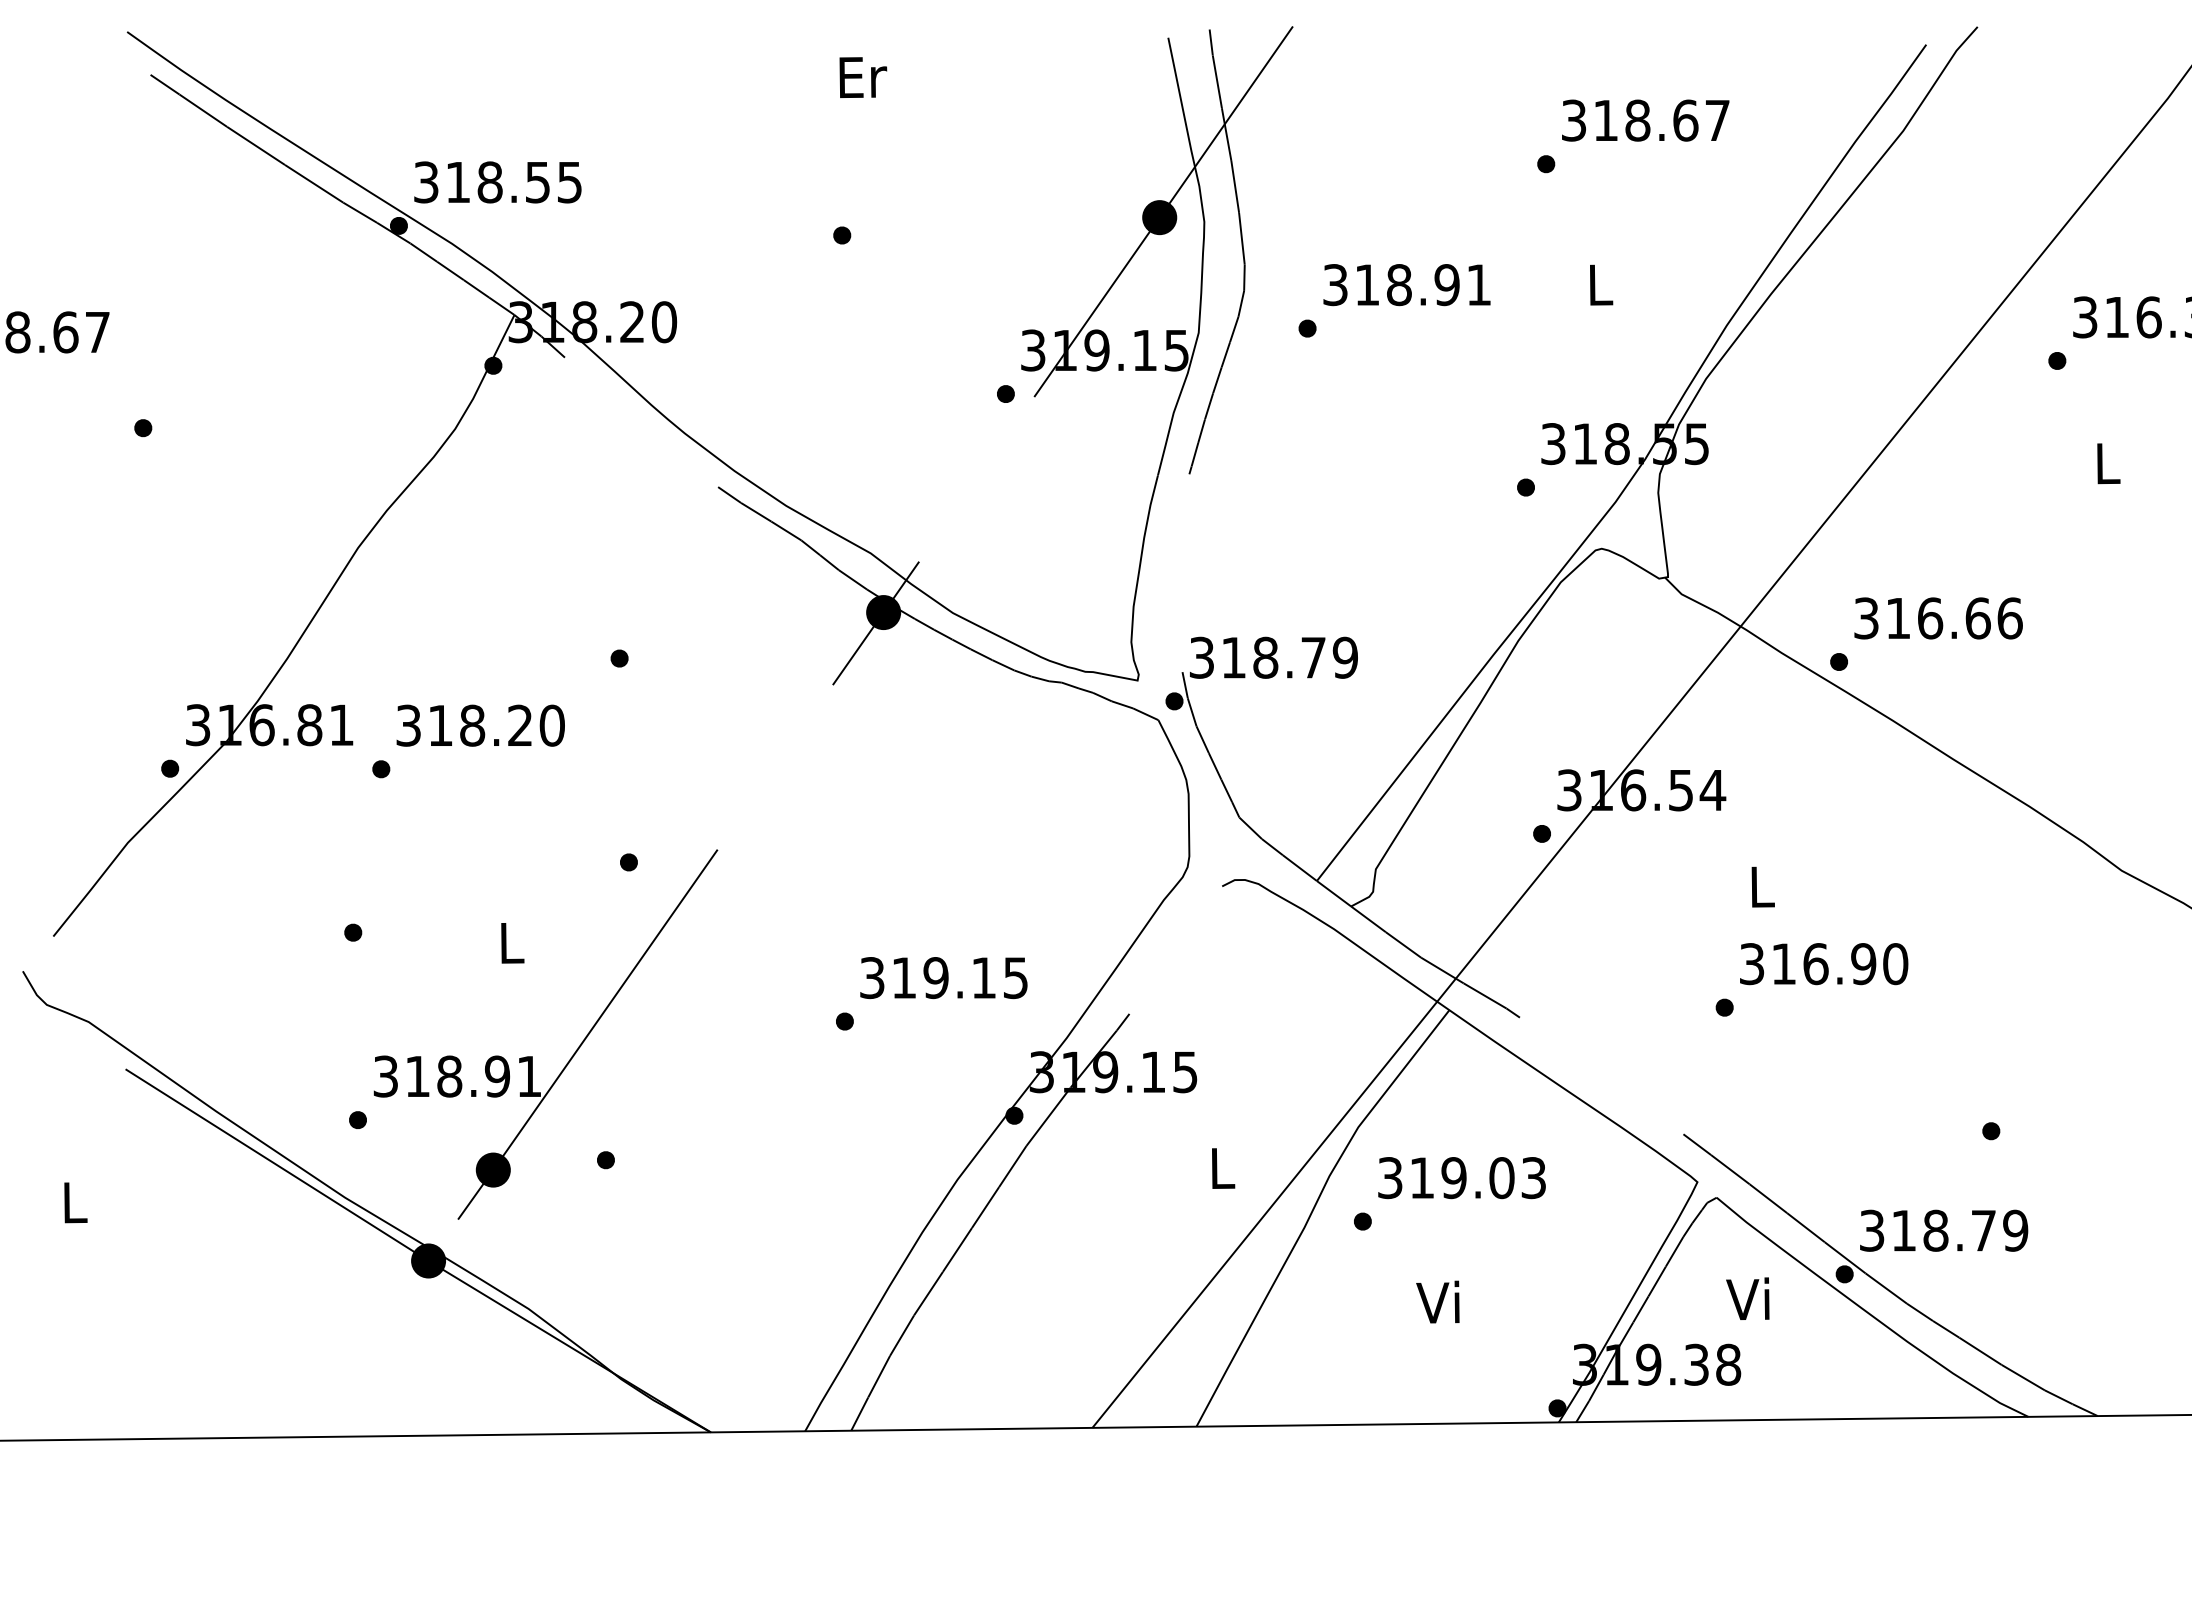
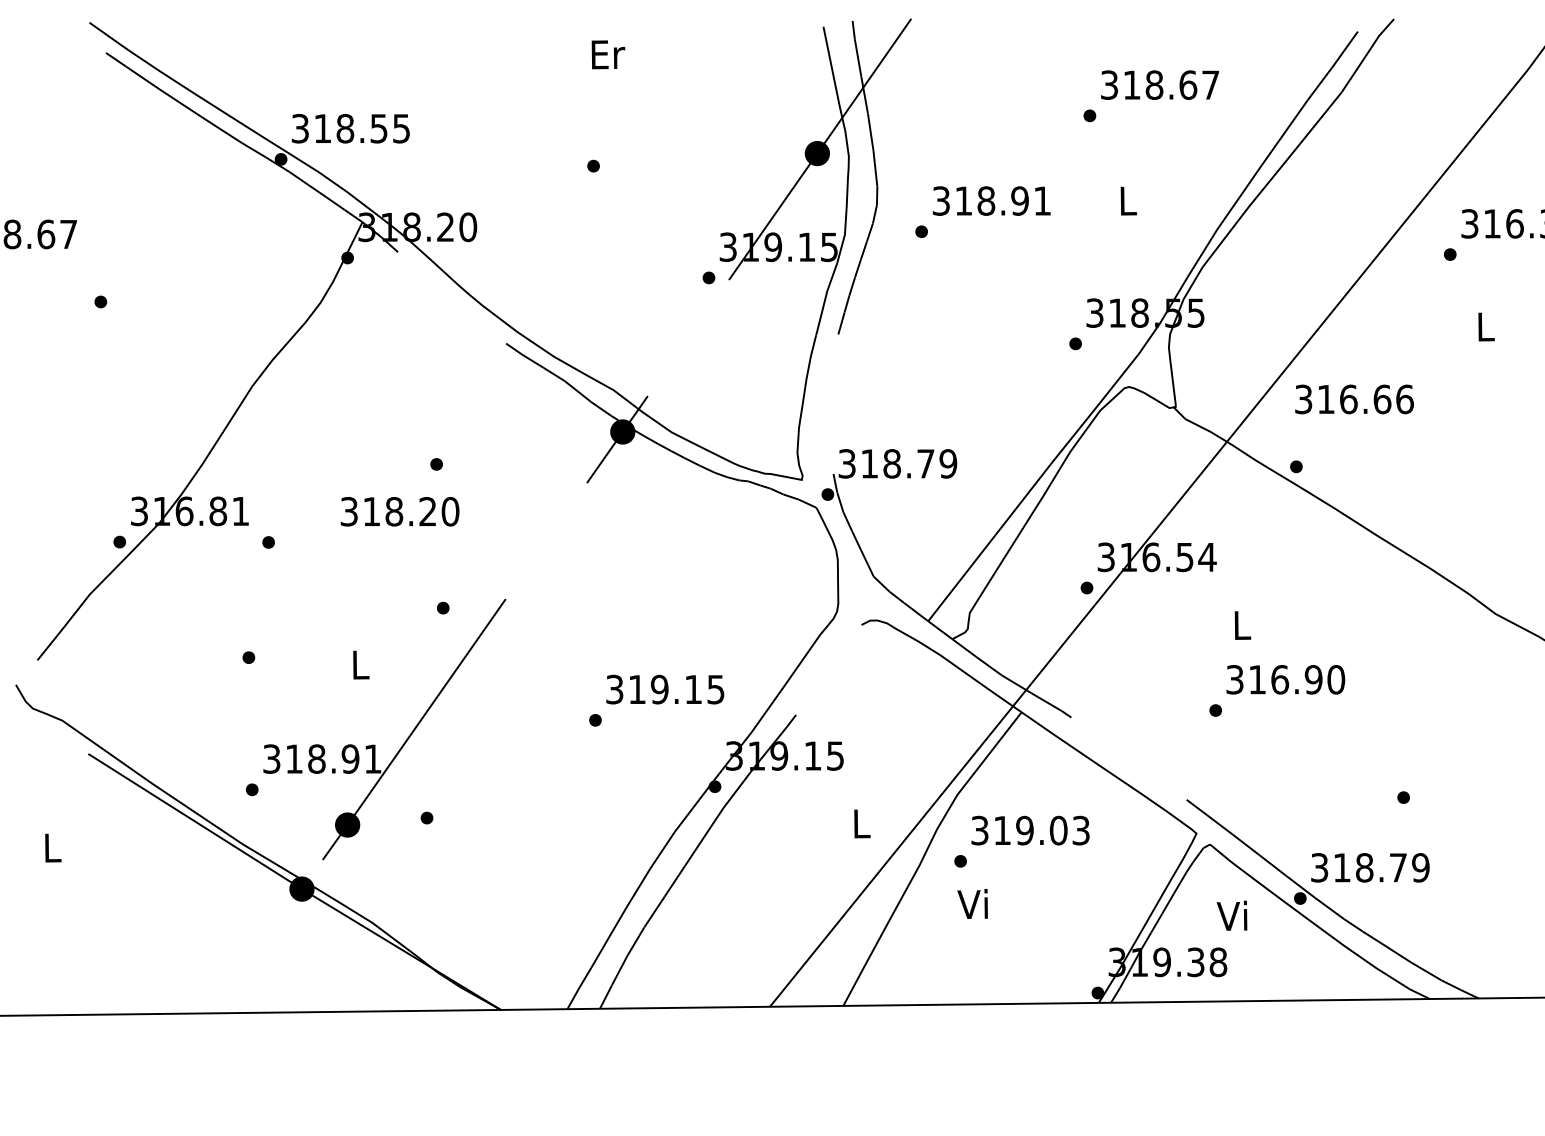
text: (1938, 618) -> (1354, 399), moved
text: (480, 725) -> (399, 511), moved
text: (1437, 1301) -> (972, 903), moved

